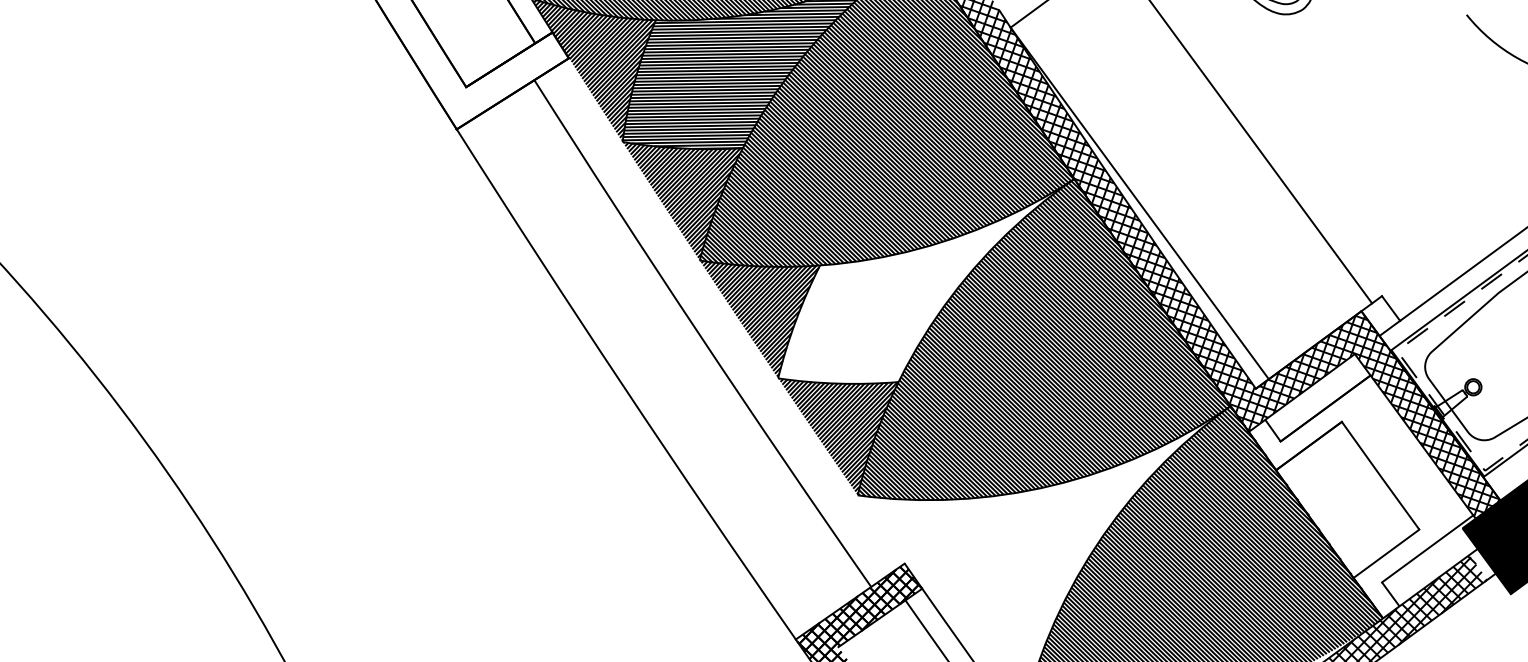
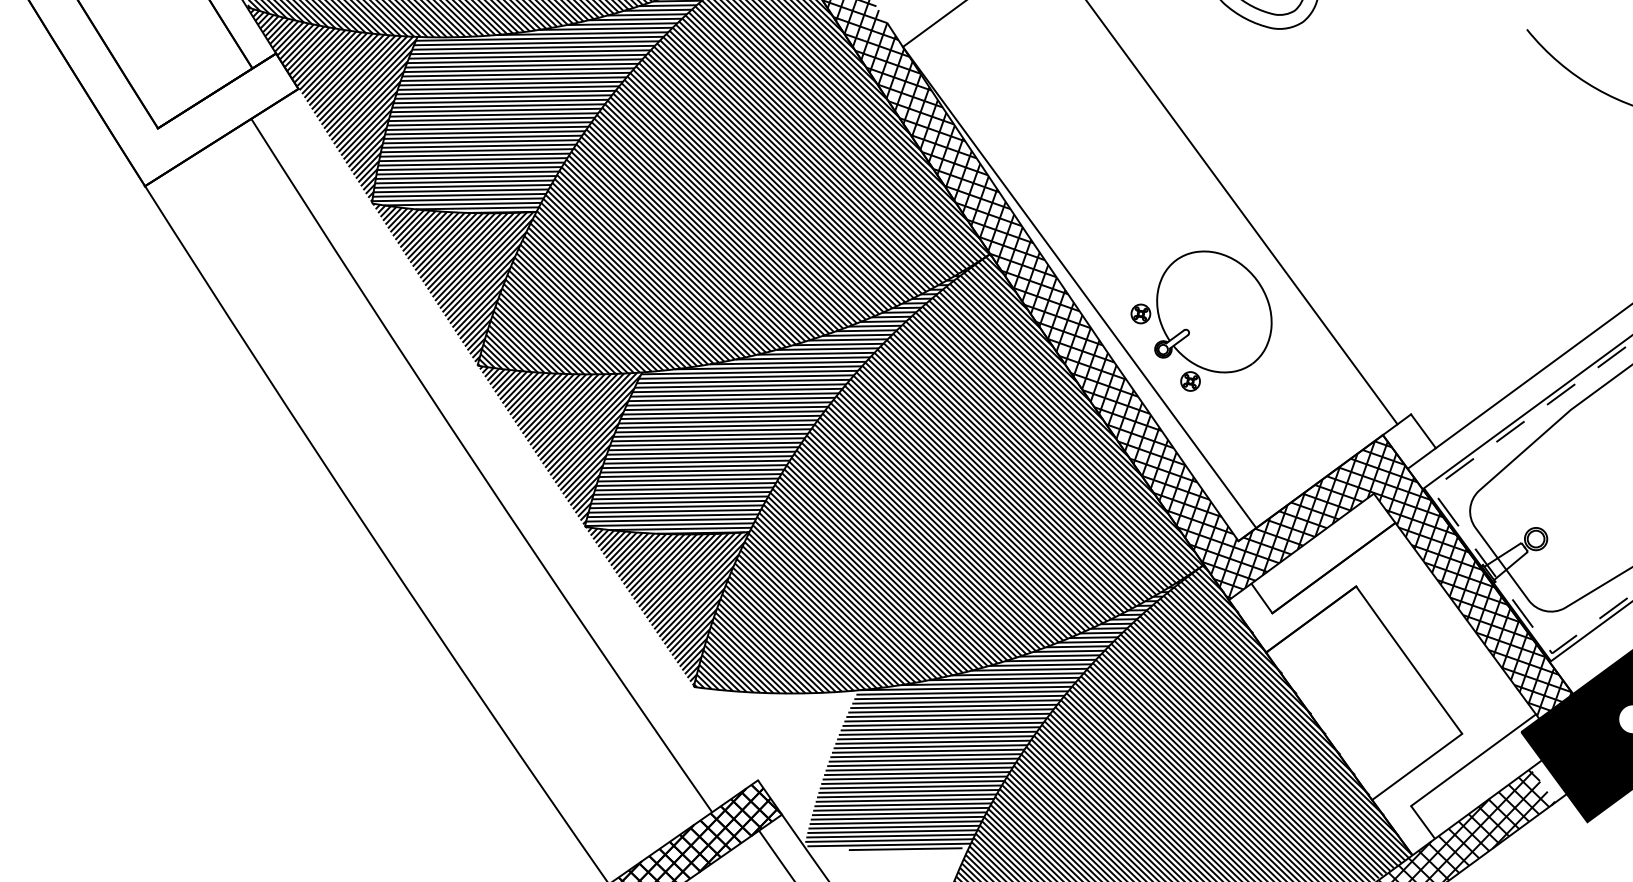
part: (1228, 227) -> (1201, 320), added
hatch: (924, 282) -> (785, 395), added
hatch: (1084, 510) -> (1004, 707), added

